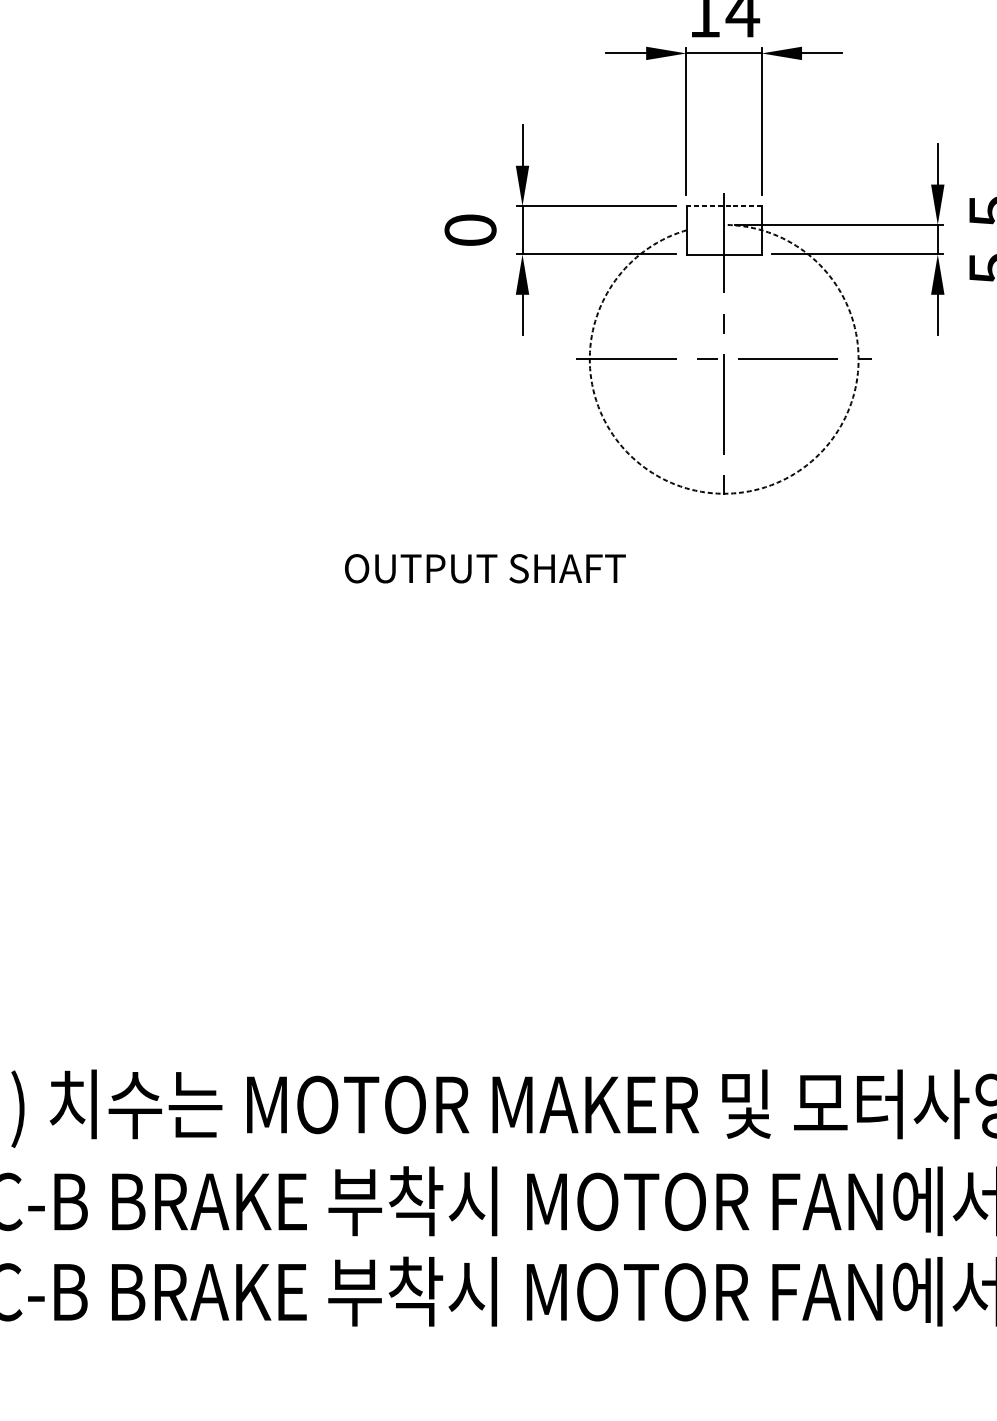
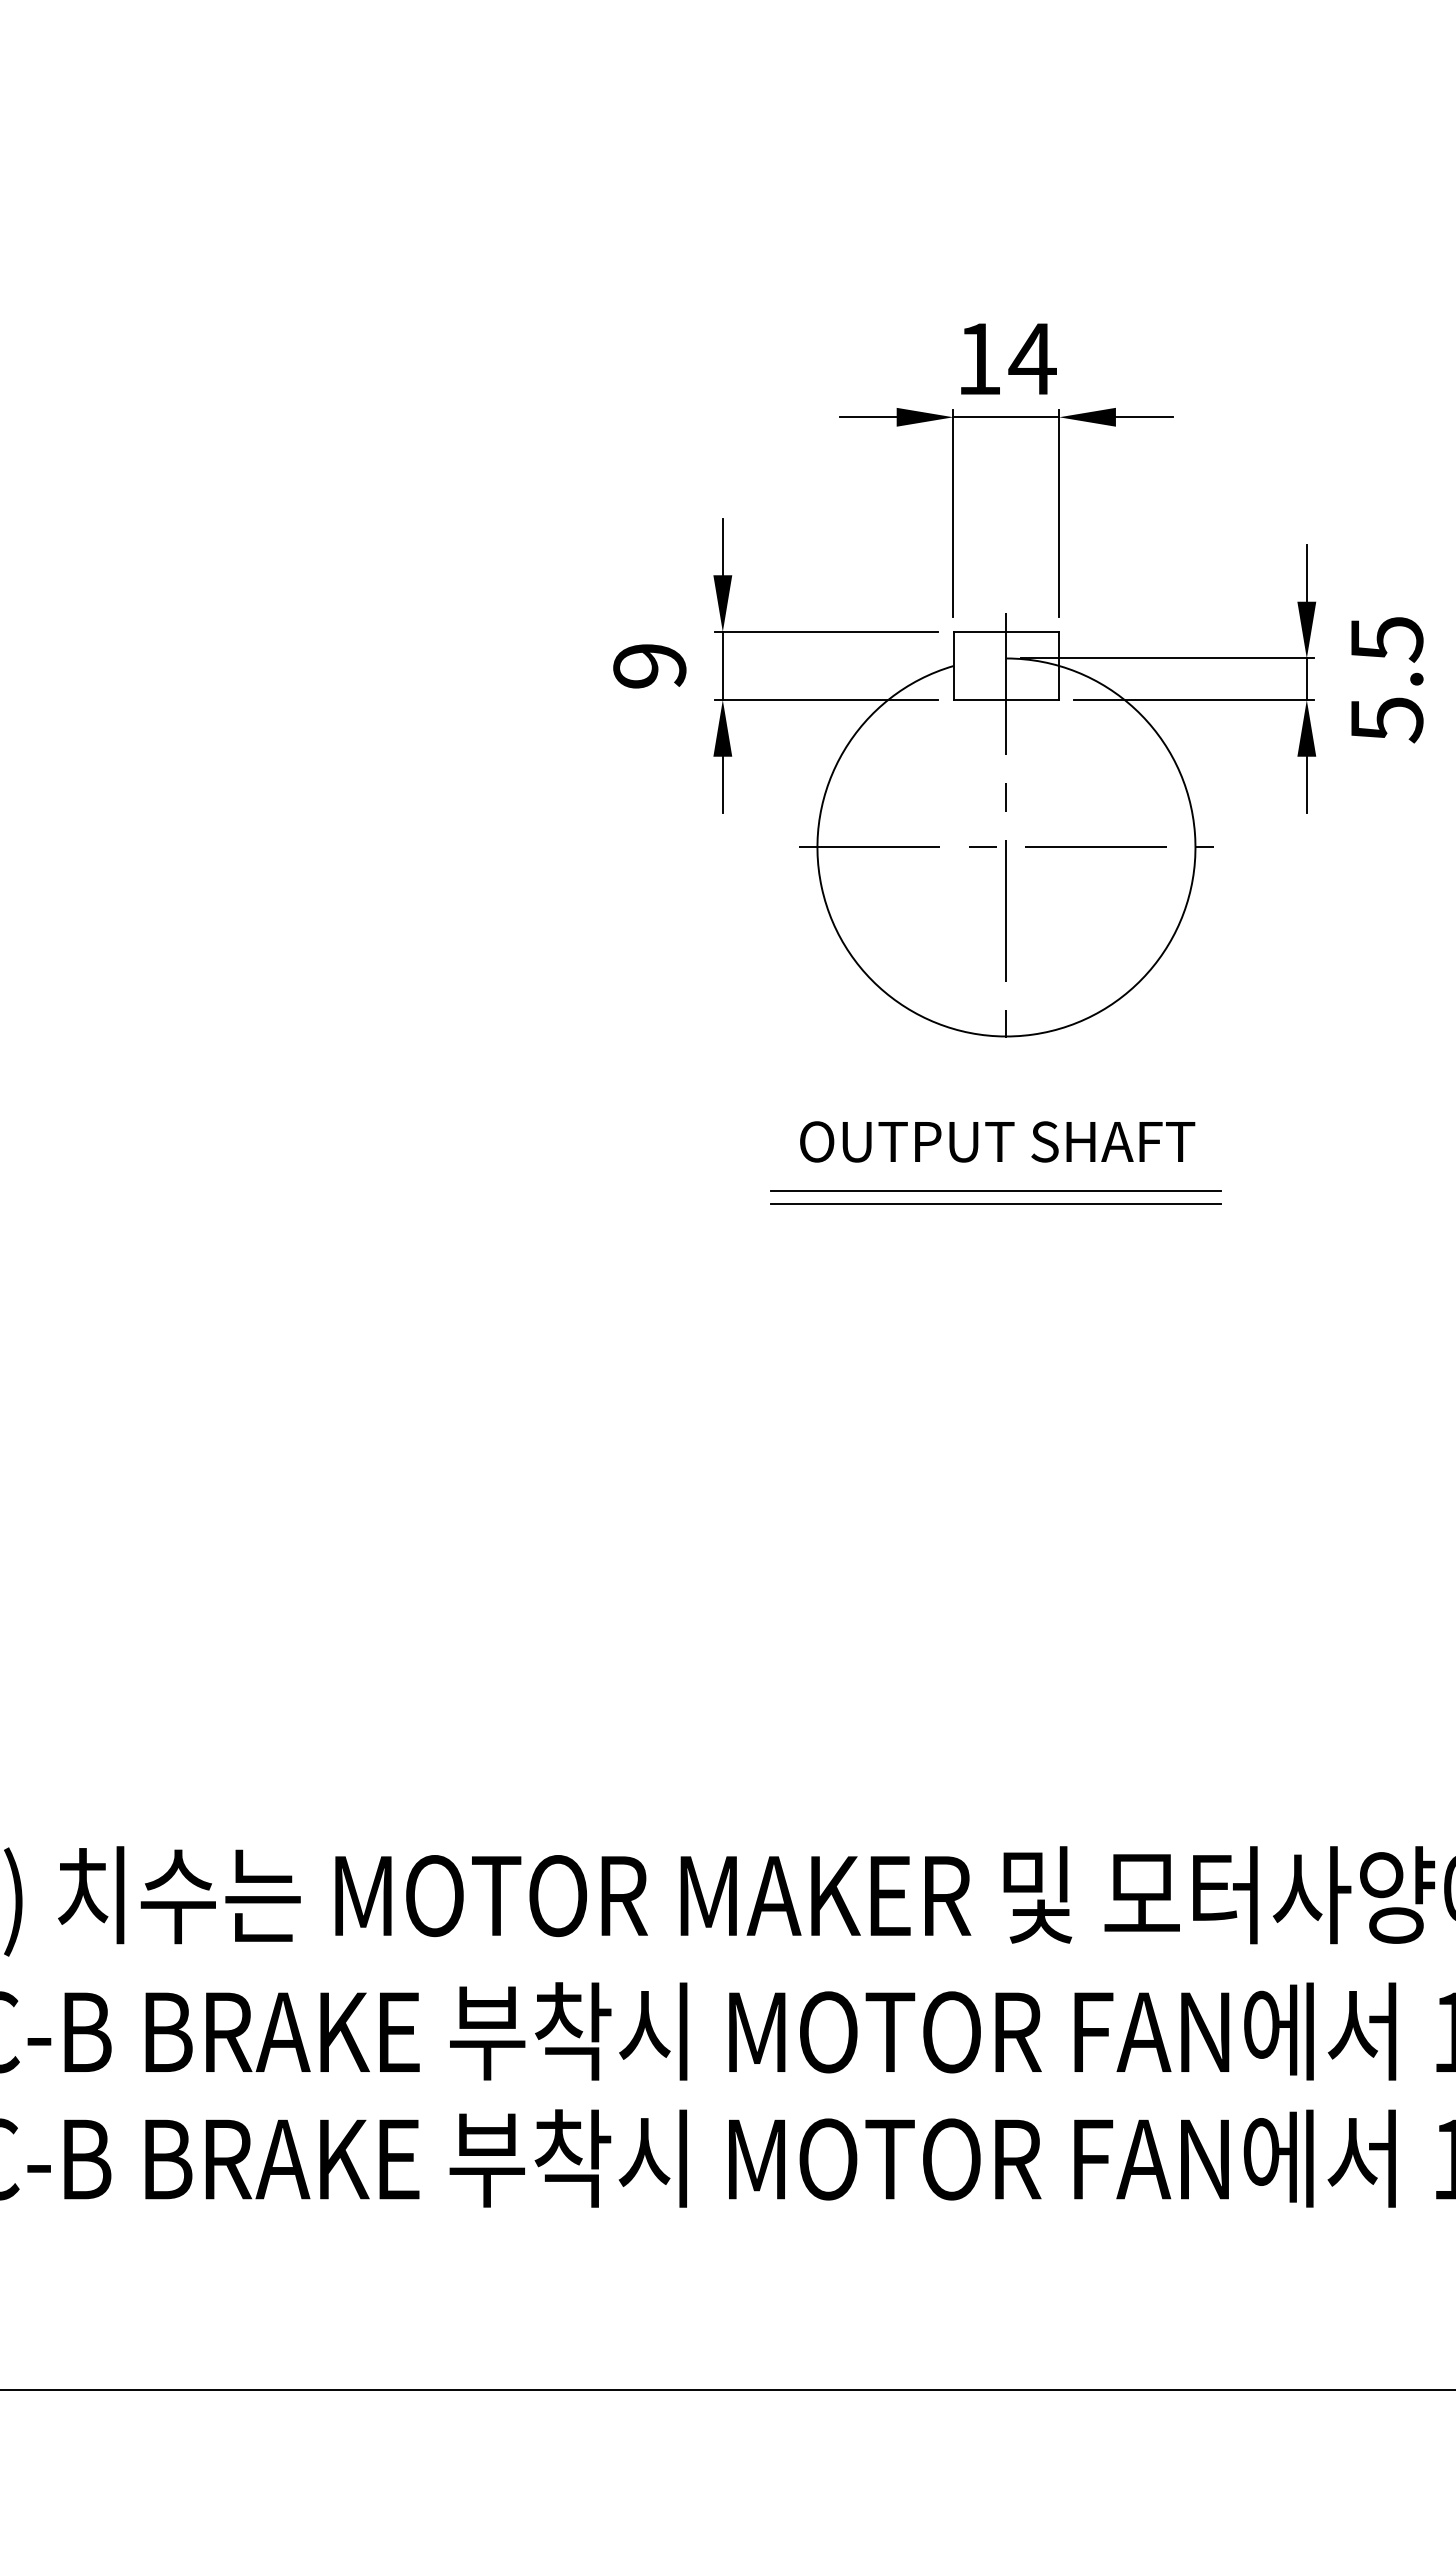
line: (724, 206) -> (1006, 632), dashed -> solid
text: (470, 230) -> (649, 666), 0 -> 9
arc: (743, 492) -> (1033, 1034), dashed -> solid
text: (485, 568) -> (997, 1141), moved
line: (716, 603) -> (995, 1190), added
line: (716, 612) -> (995, 1203), added

